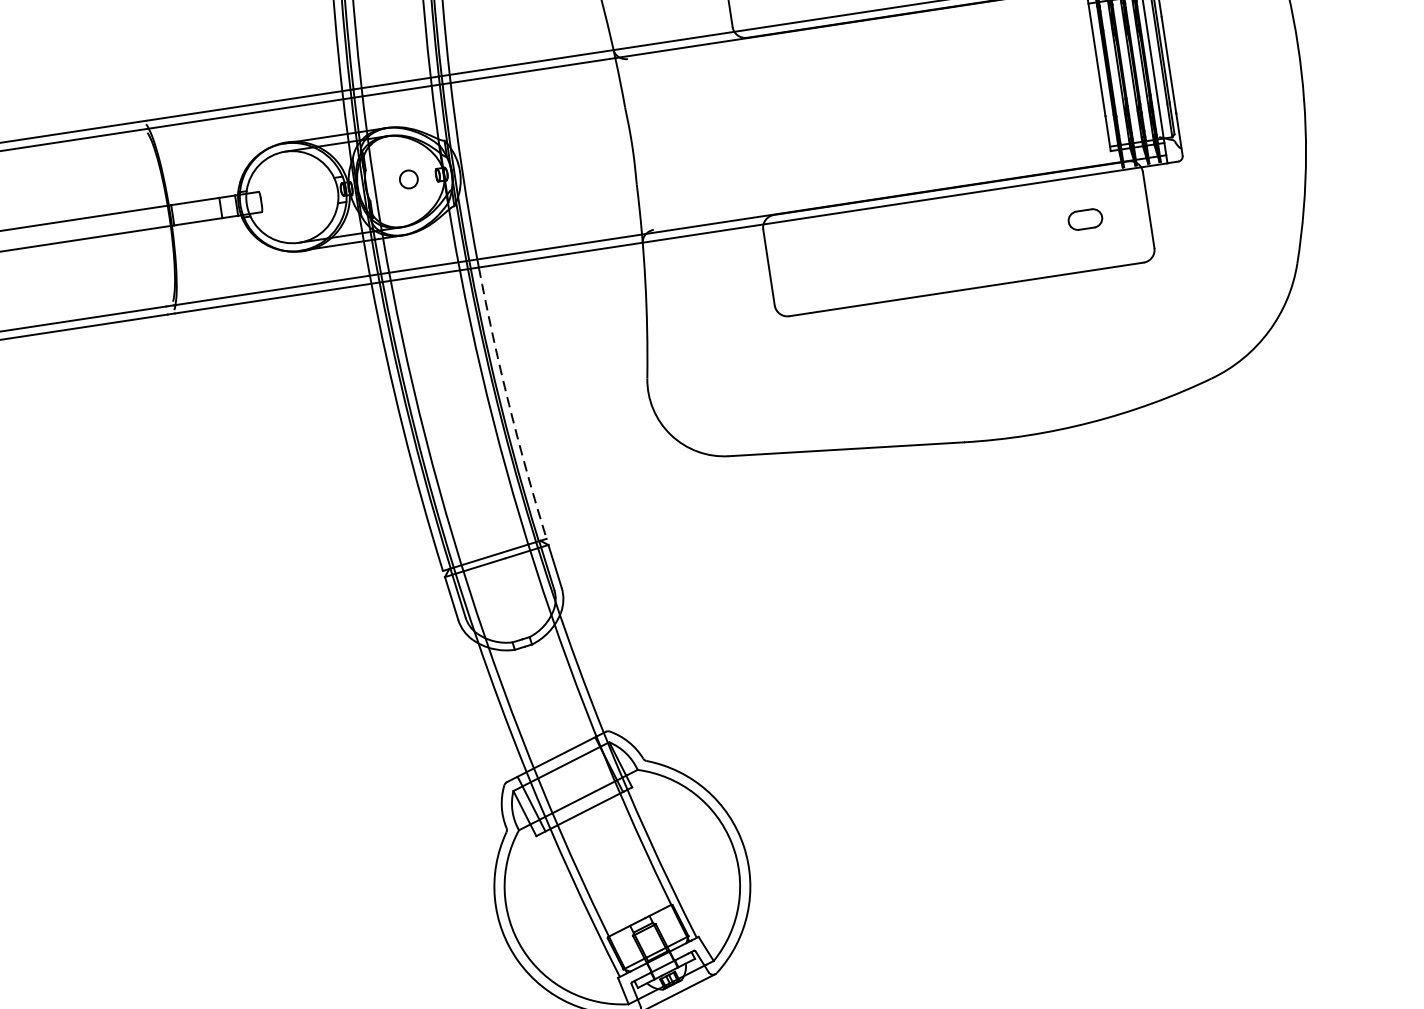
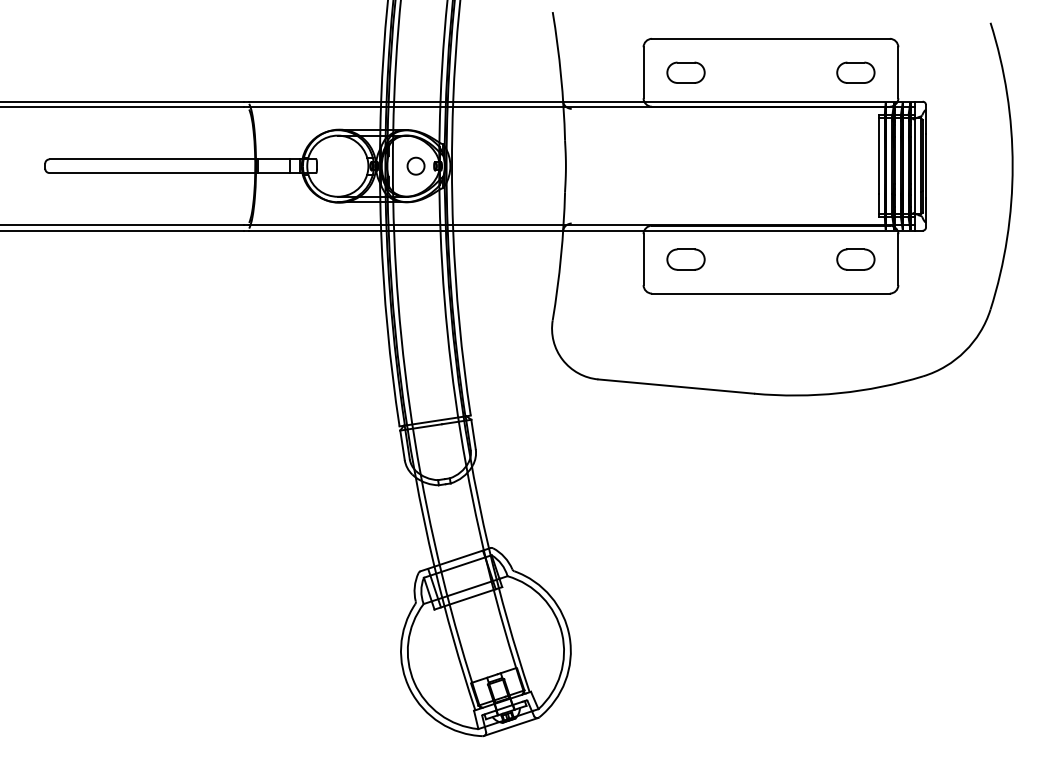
part: (407, 178) -> (415, 165), size x1.43
part: (1084, 219) -> (855, 259), size x1.67
part: (831, 257) -> (685, 259), added
arc: (509, 404) -> (459, 323), dashed -> solid

